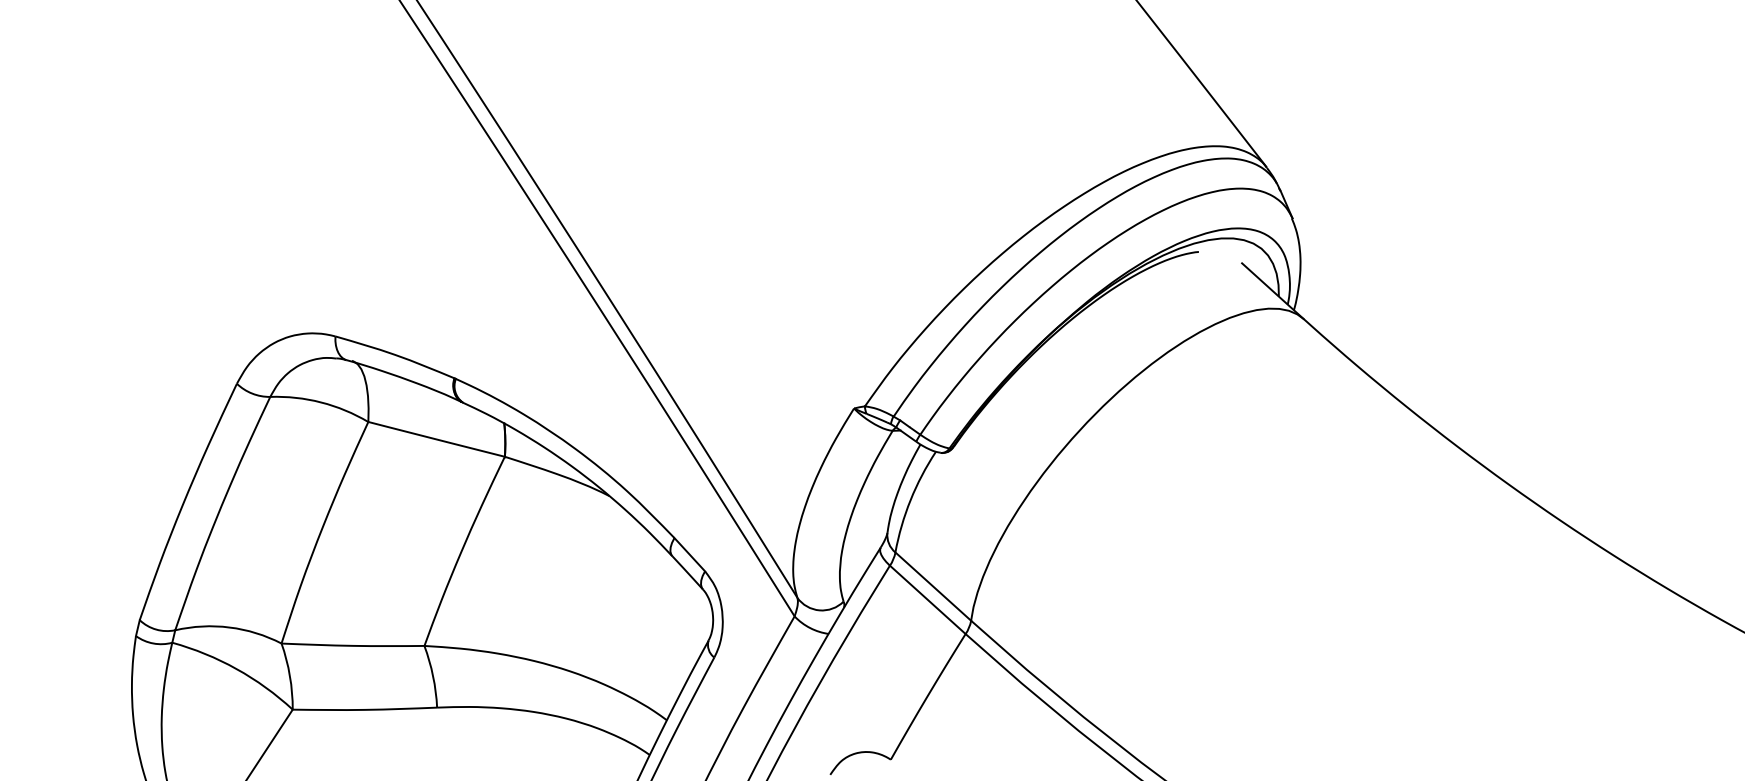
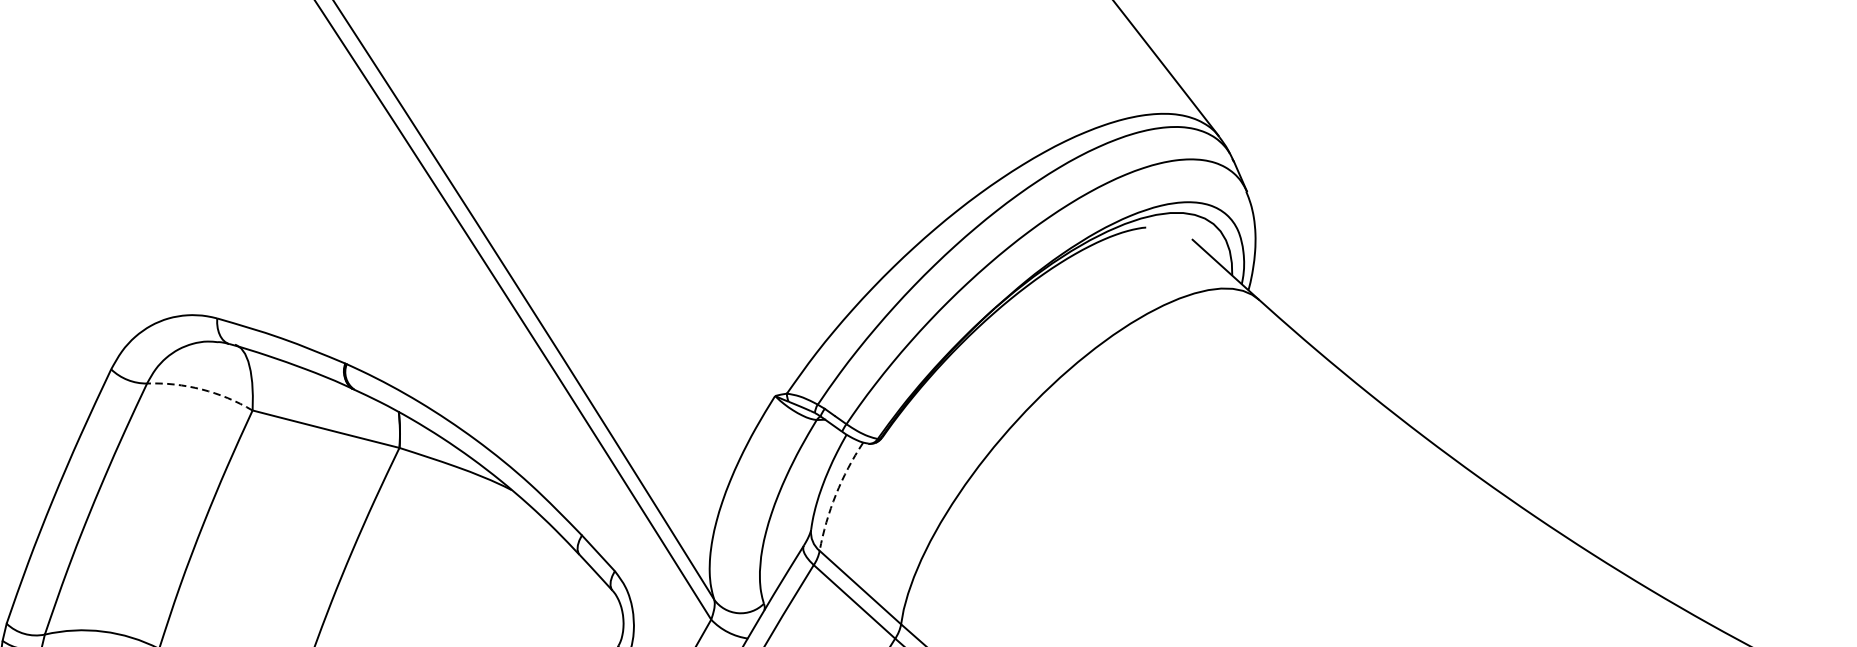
arc: (321, 402) -> (202, 389), solid -> dashed
arc: (910, 500) -> (835, 494), solid -> dashed

